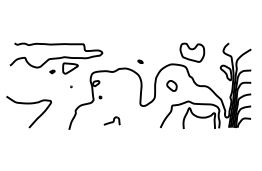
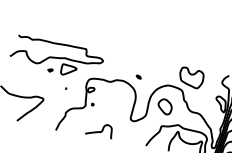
part: (171, 85) -> (164, 106), size x1.43
part: (111, 120) -> (99, 129), size x1.67

